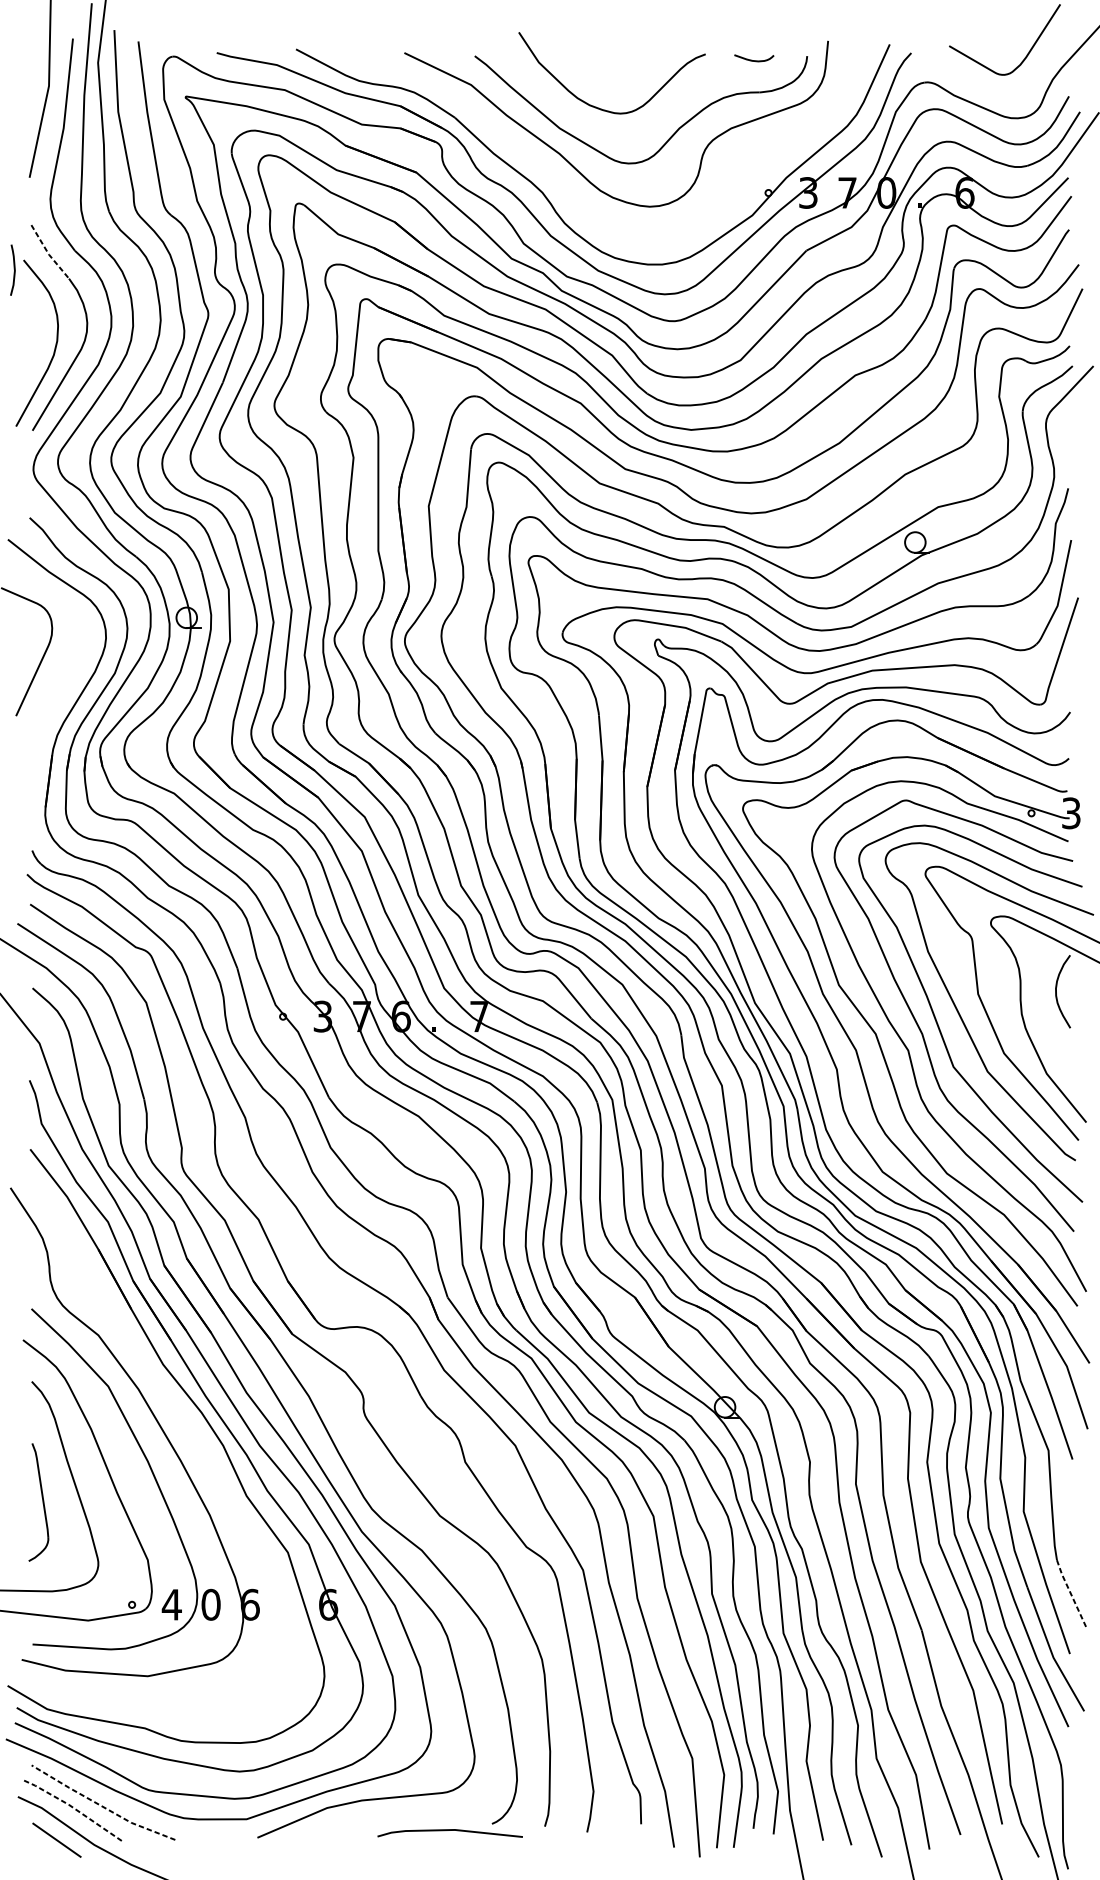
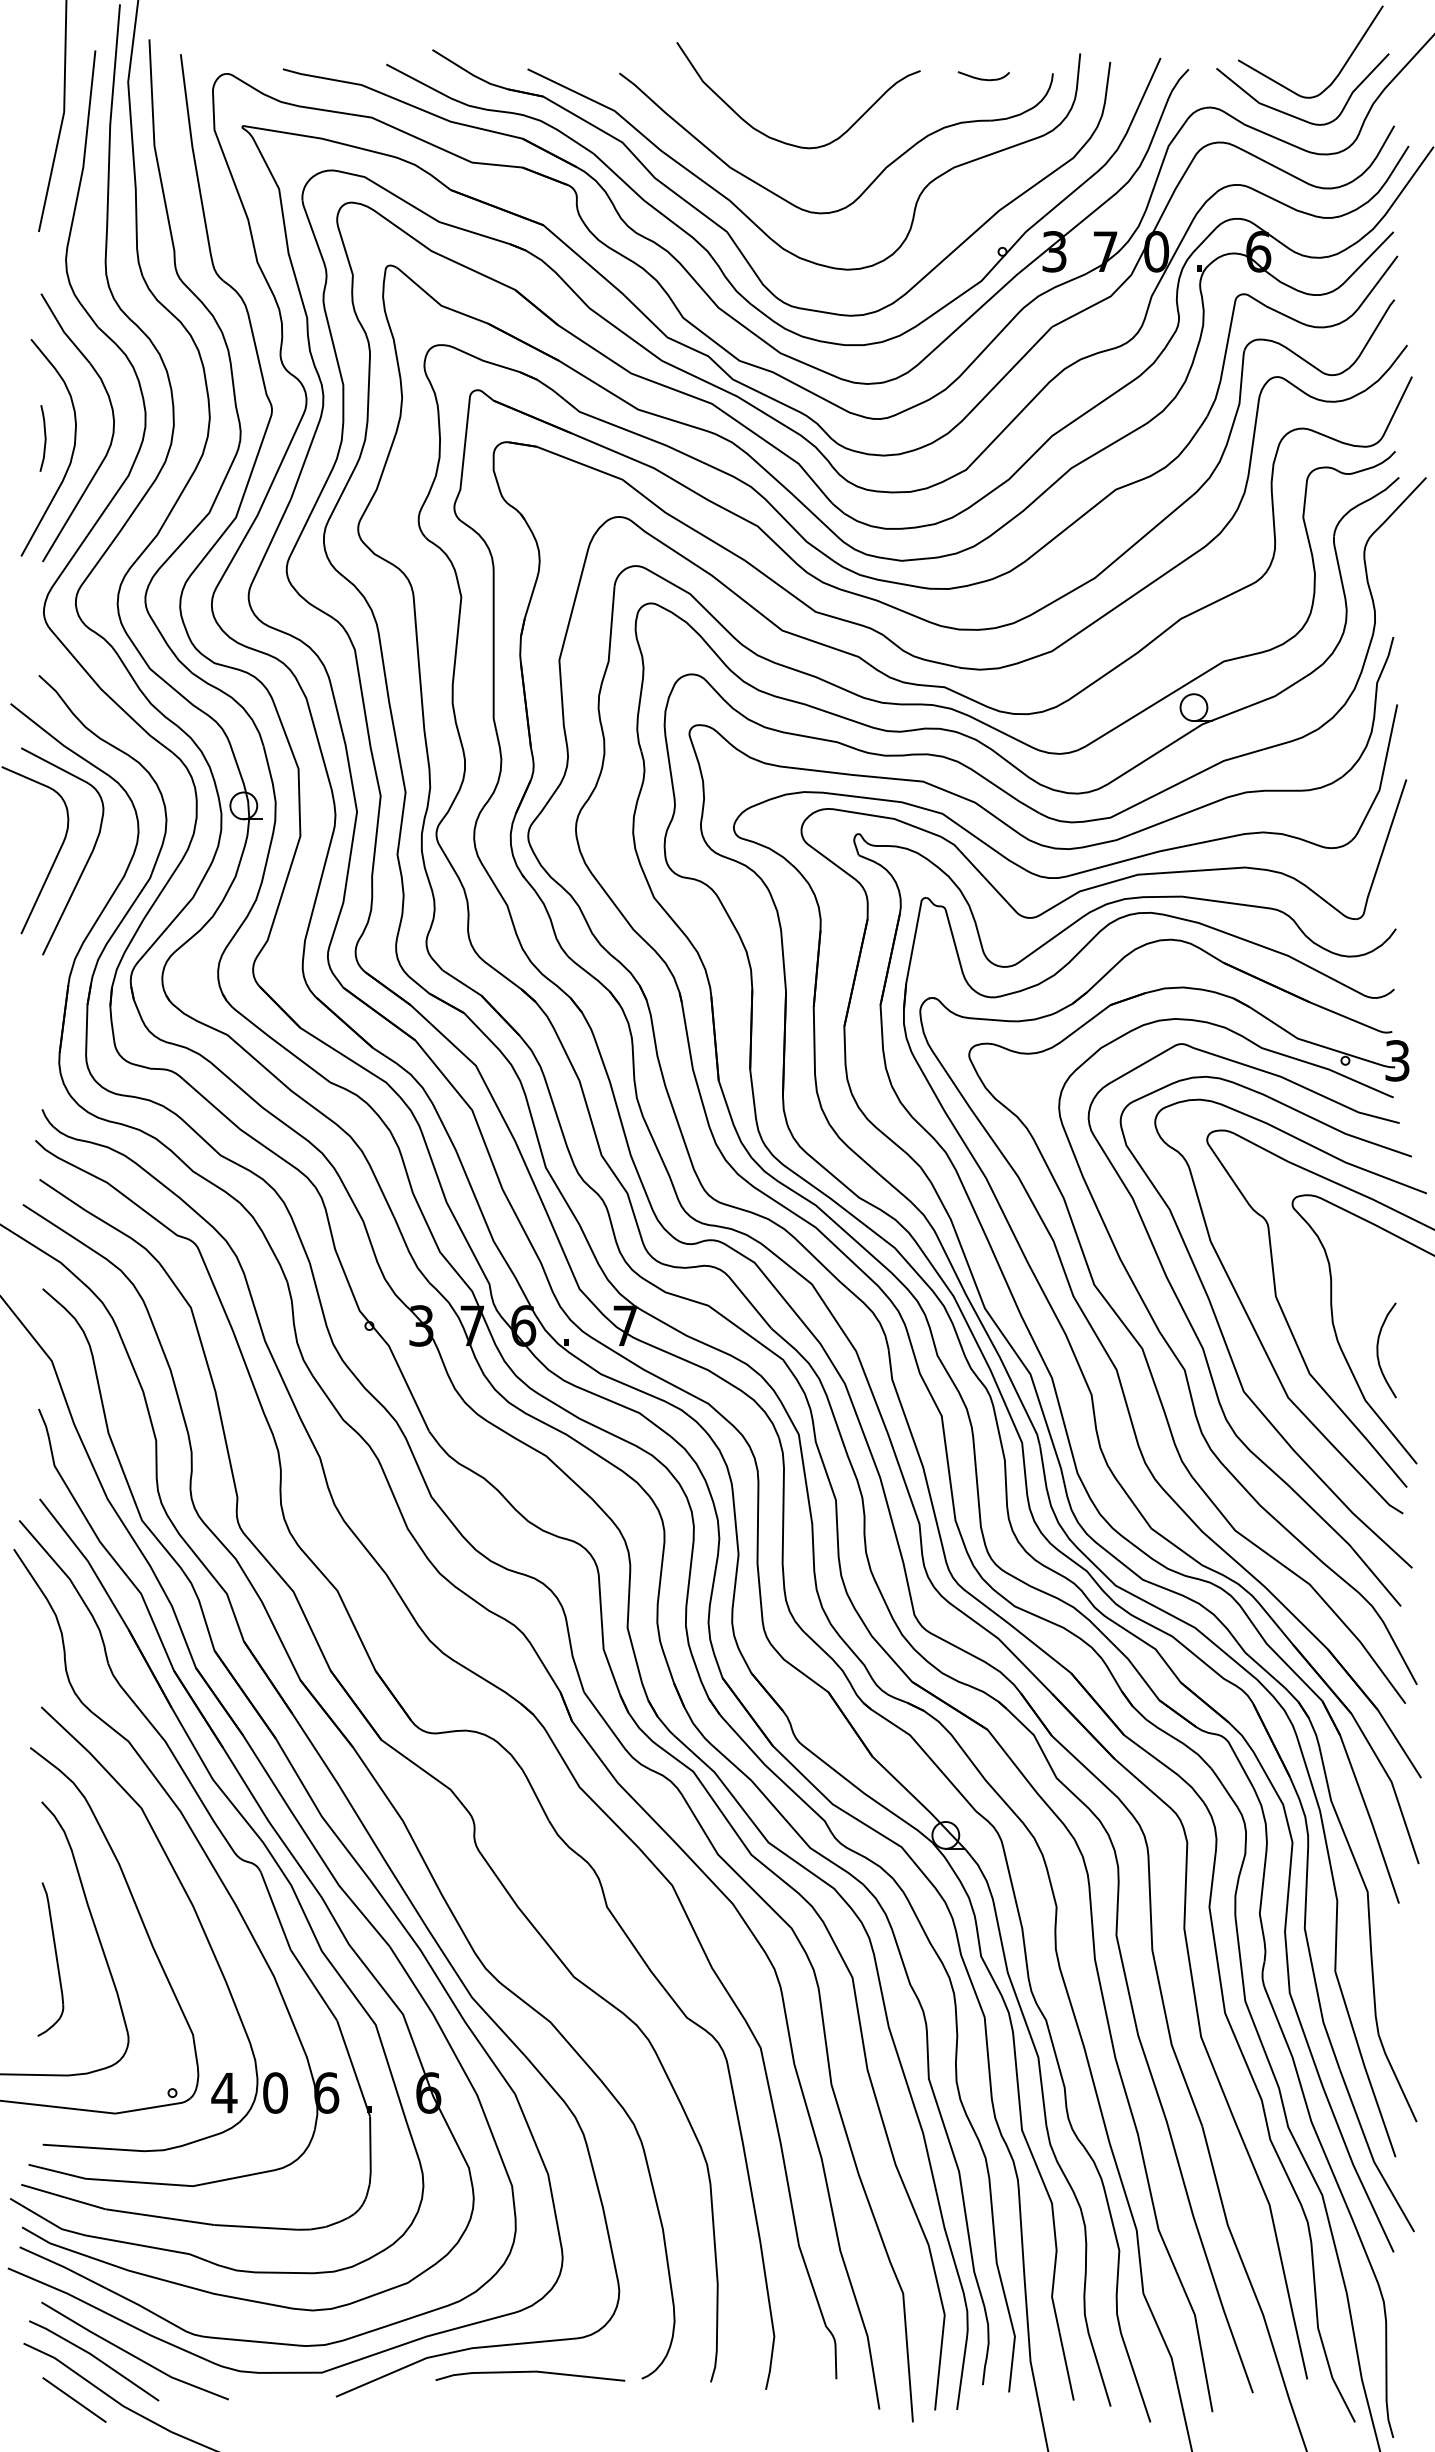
curve: (990, 87) -> (1291, 114), added
part: (555, 175) -> (724, 228), added
line: (48, 254) -> (63, 331), dashed -> solid
curve: (14, 270) -> (44, 438), moved
curve: (65, 662) -> (85, 863), added
curve: (1056, 991) -> (1378, 1350), moved
part: (178, 1419) -> (232, 1851), added
line: (1070, 1593) -> (1396, 2078), dashed -> solid
line: (101, 1806) -> (132, 2355), dashed -> solid
line: (72, 1807) -> (94, 2357), dashed -> solid
line: (450, 1830) -> (530, 2372), moved

